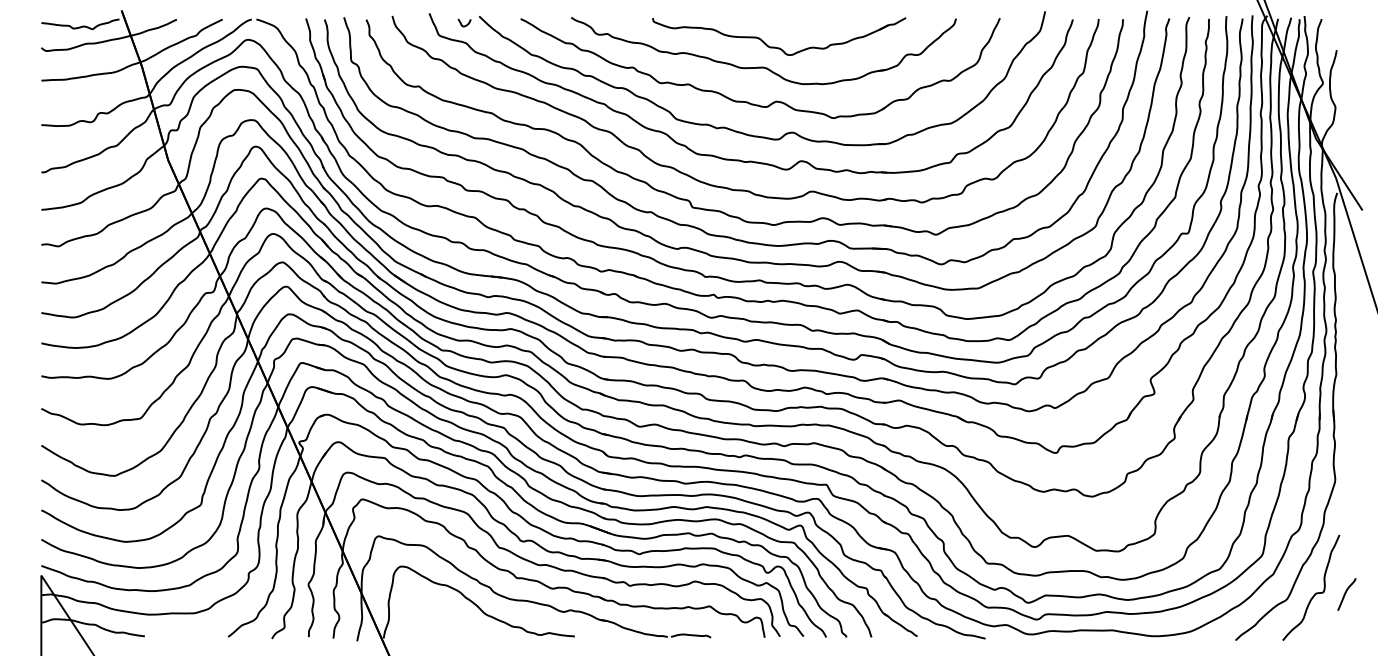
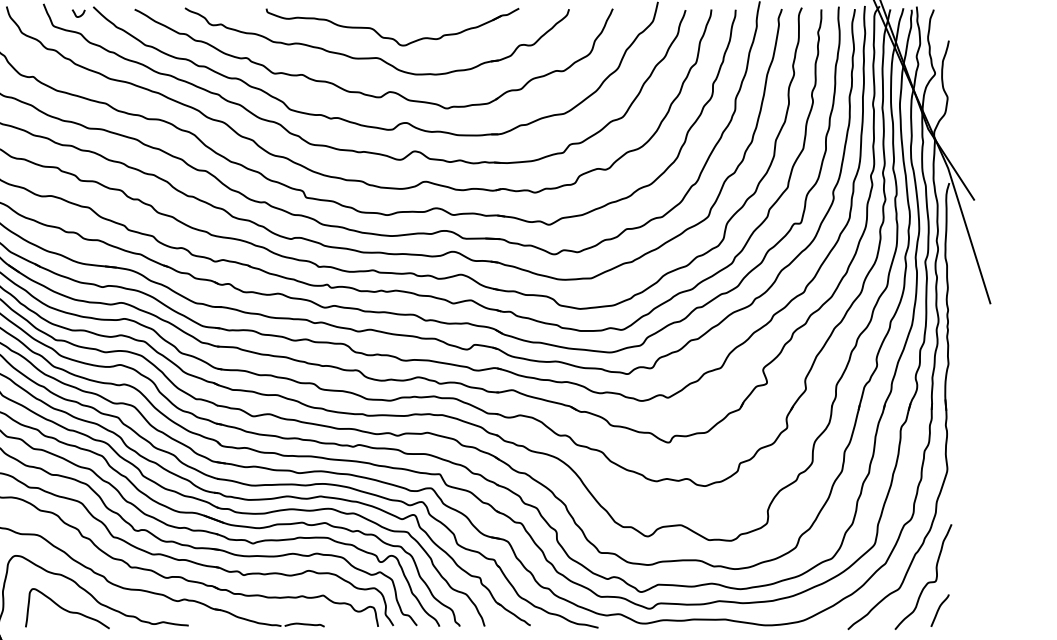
curve: (1346, 593) -> (939, 609), moved
curve: (452, 620) -> (66, 609), added

